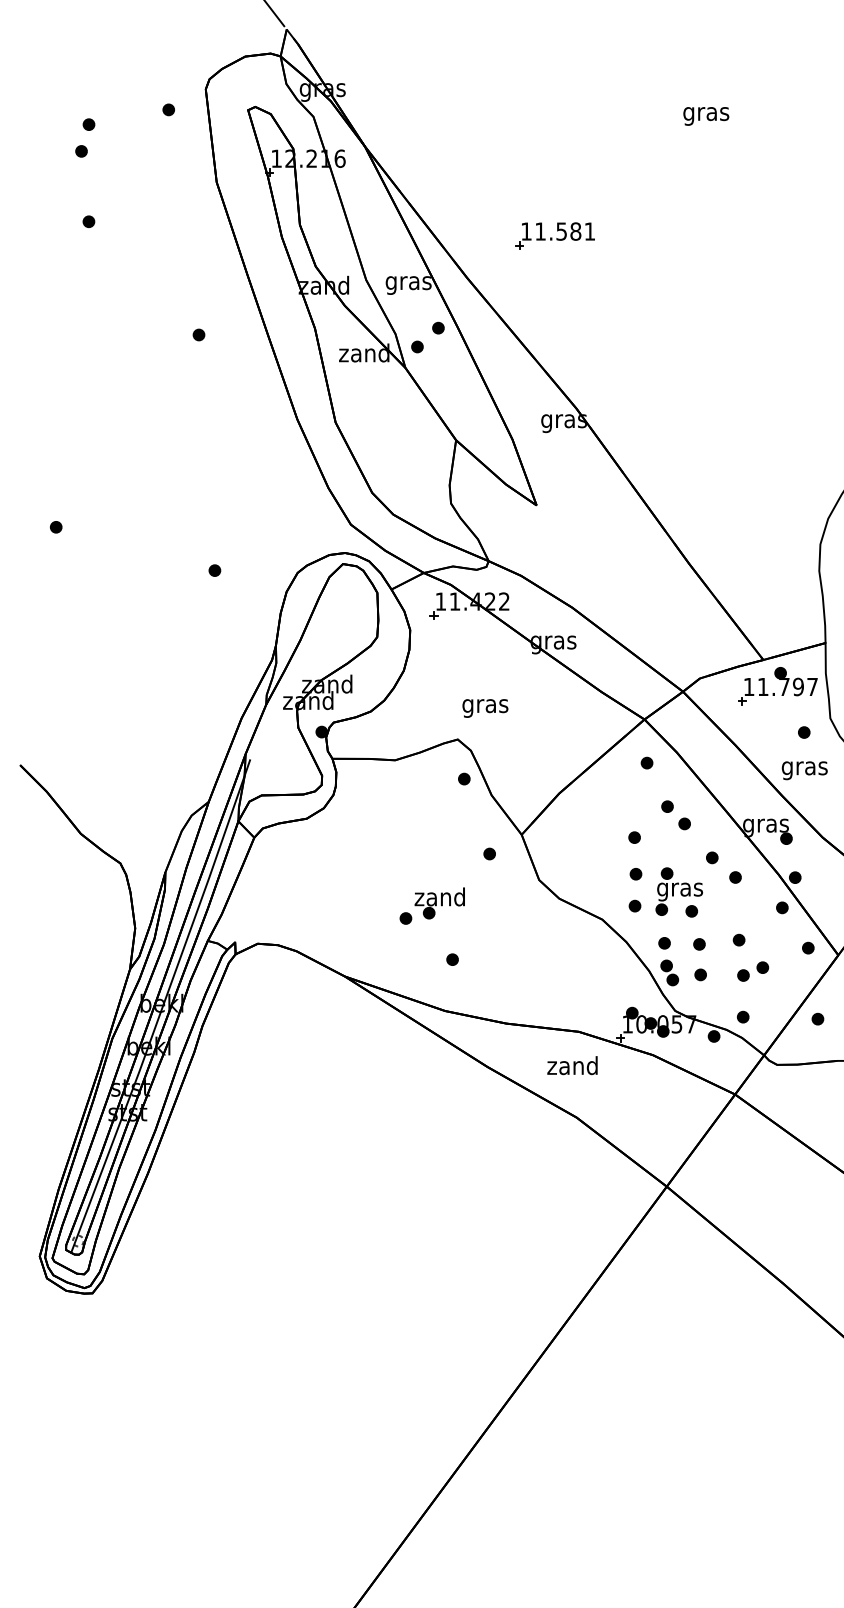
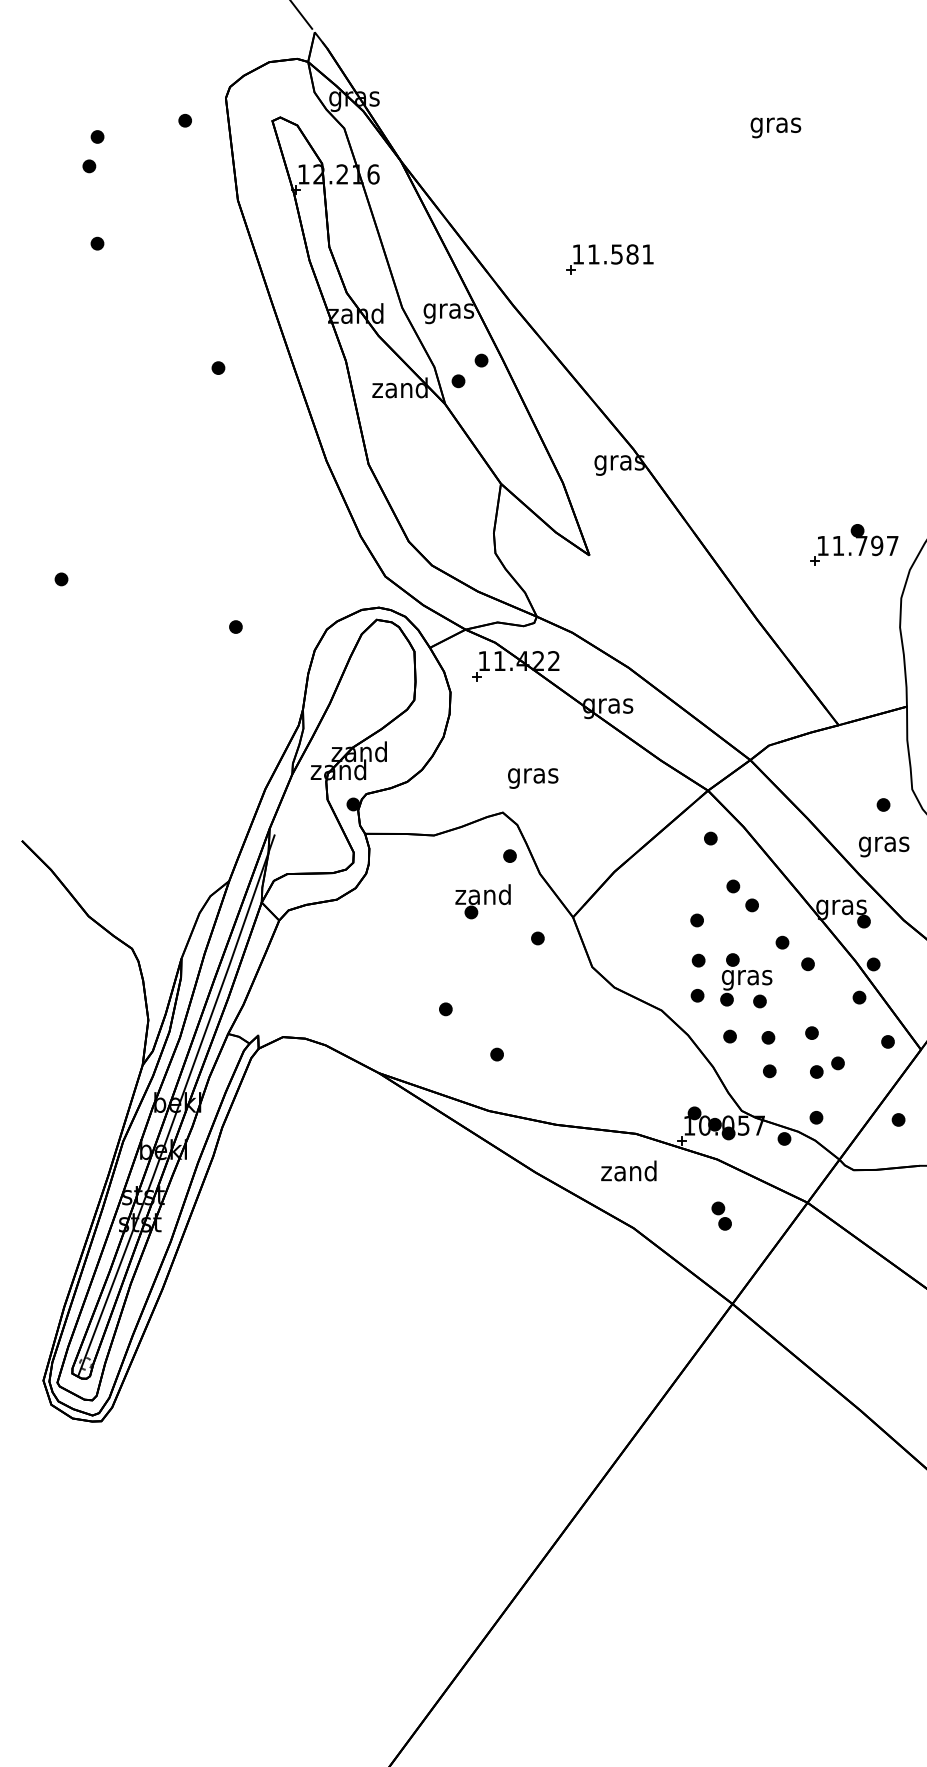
part: (779, 680) -> (856, 538), moved
part: (439, 903) -> (482, 901), moved
part: (669, 972) -> (721, 1215), moved

